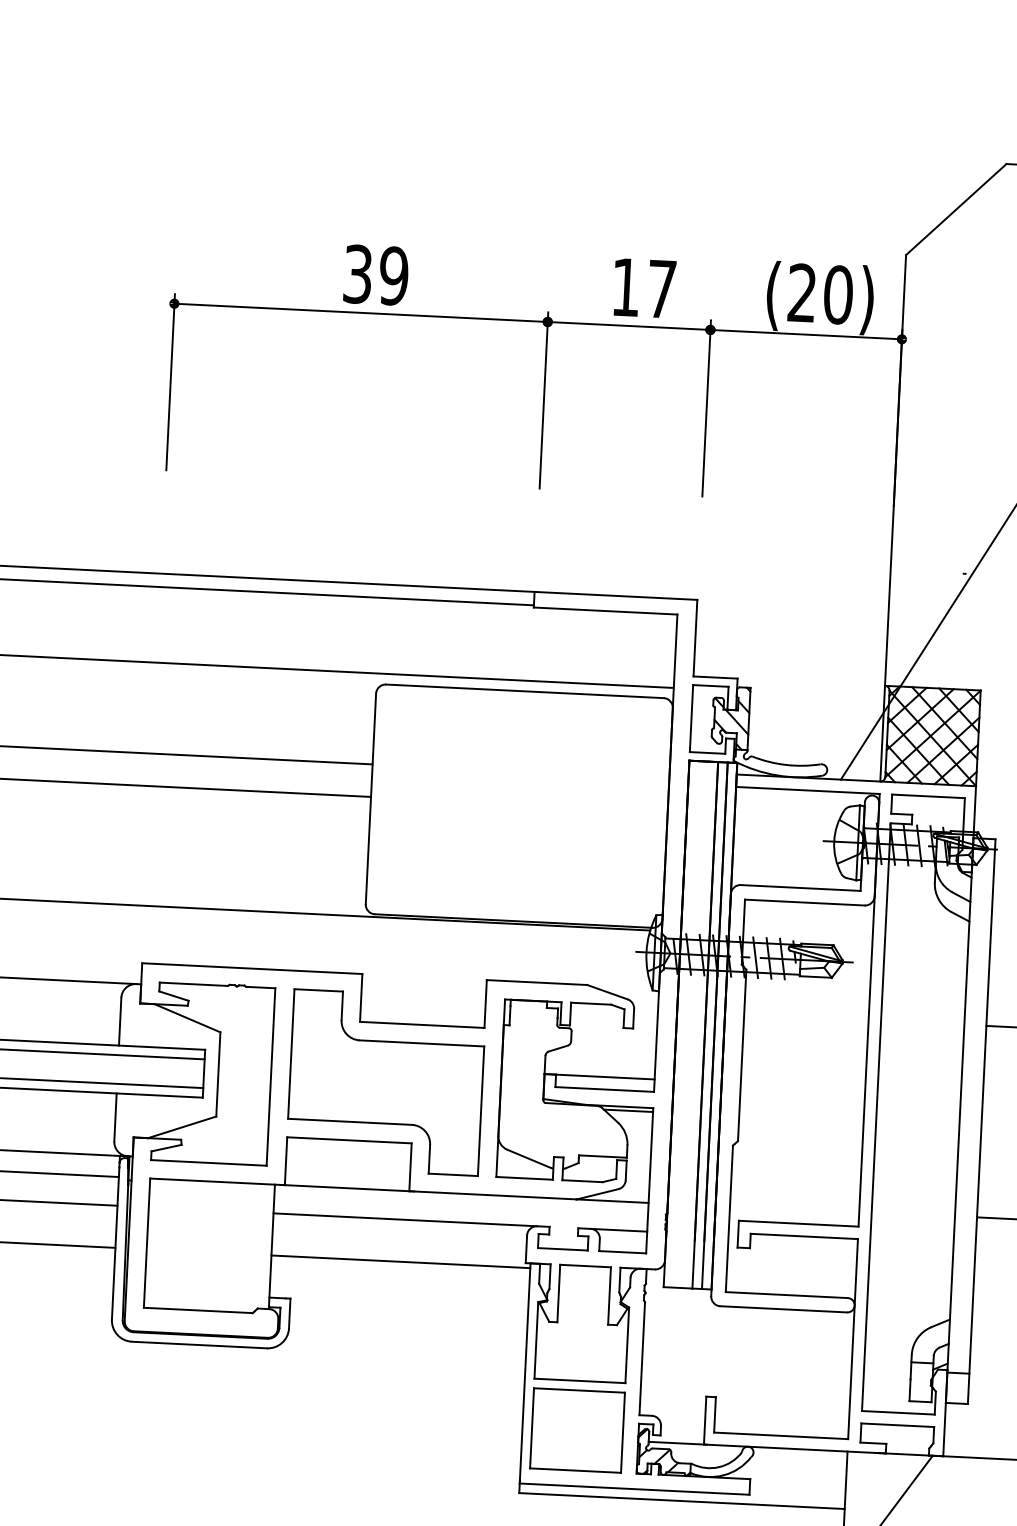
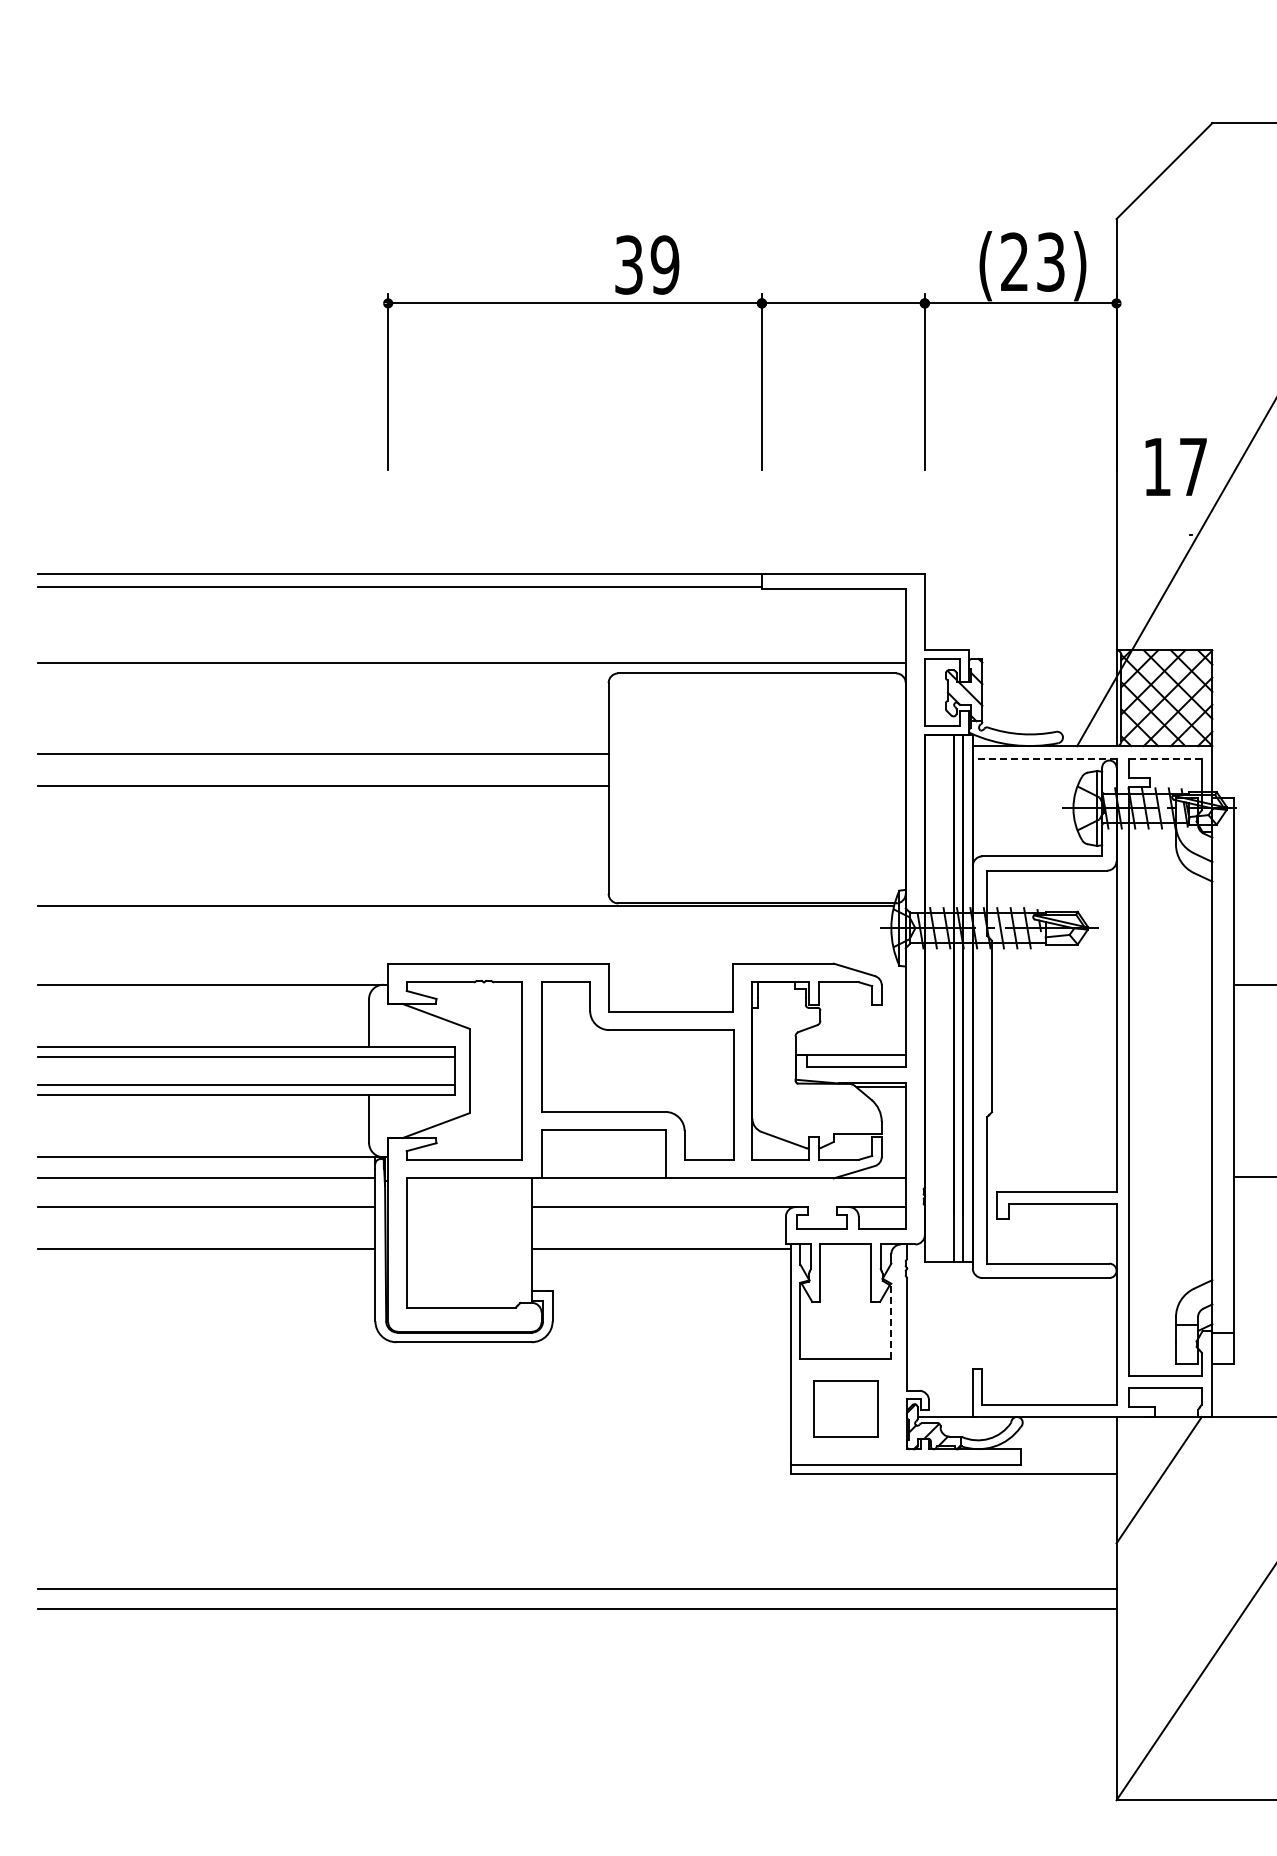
text: (376, 274) -> (647, 264), moved
text: (644, 287) -> (1175, 466), moved
text: (838, 294) -> (1050, 261), (20) -> (23)
line: (807, 790) -> (1044, 758), solid -> dashed
line: (927, 796) -> (1164, 758), solid -> dashed
line: (627, 1345) -> (891, 1321), solid -> dashed
part: (577, 1429) -> (845, 1408), size x0.7

